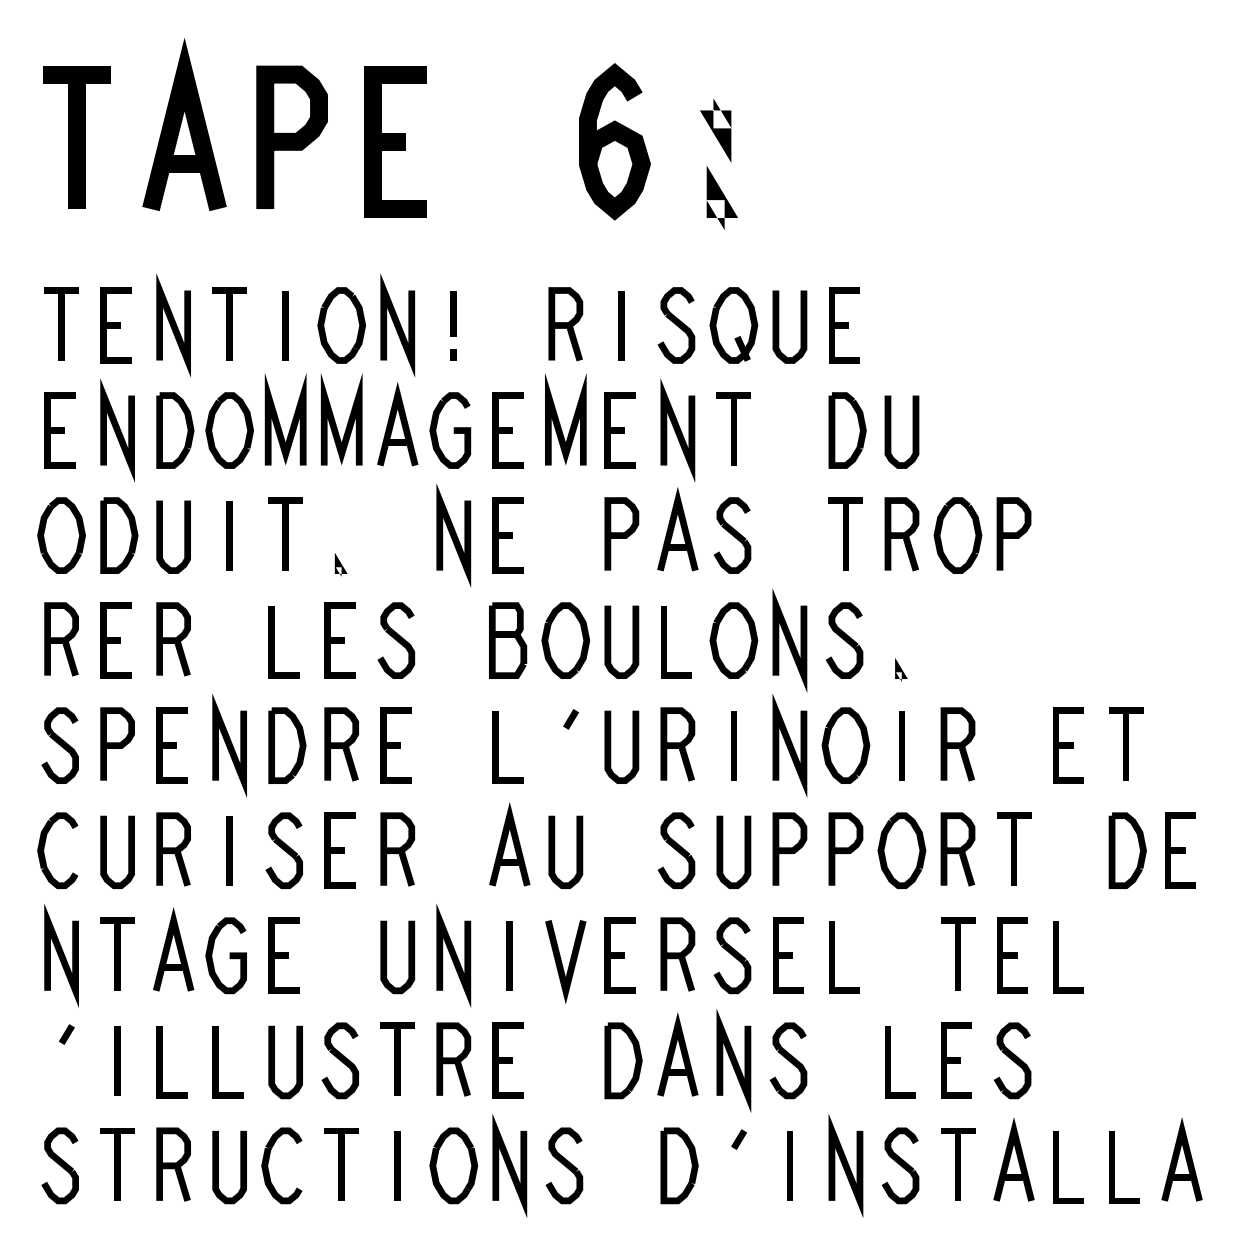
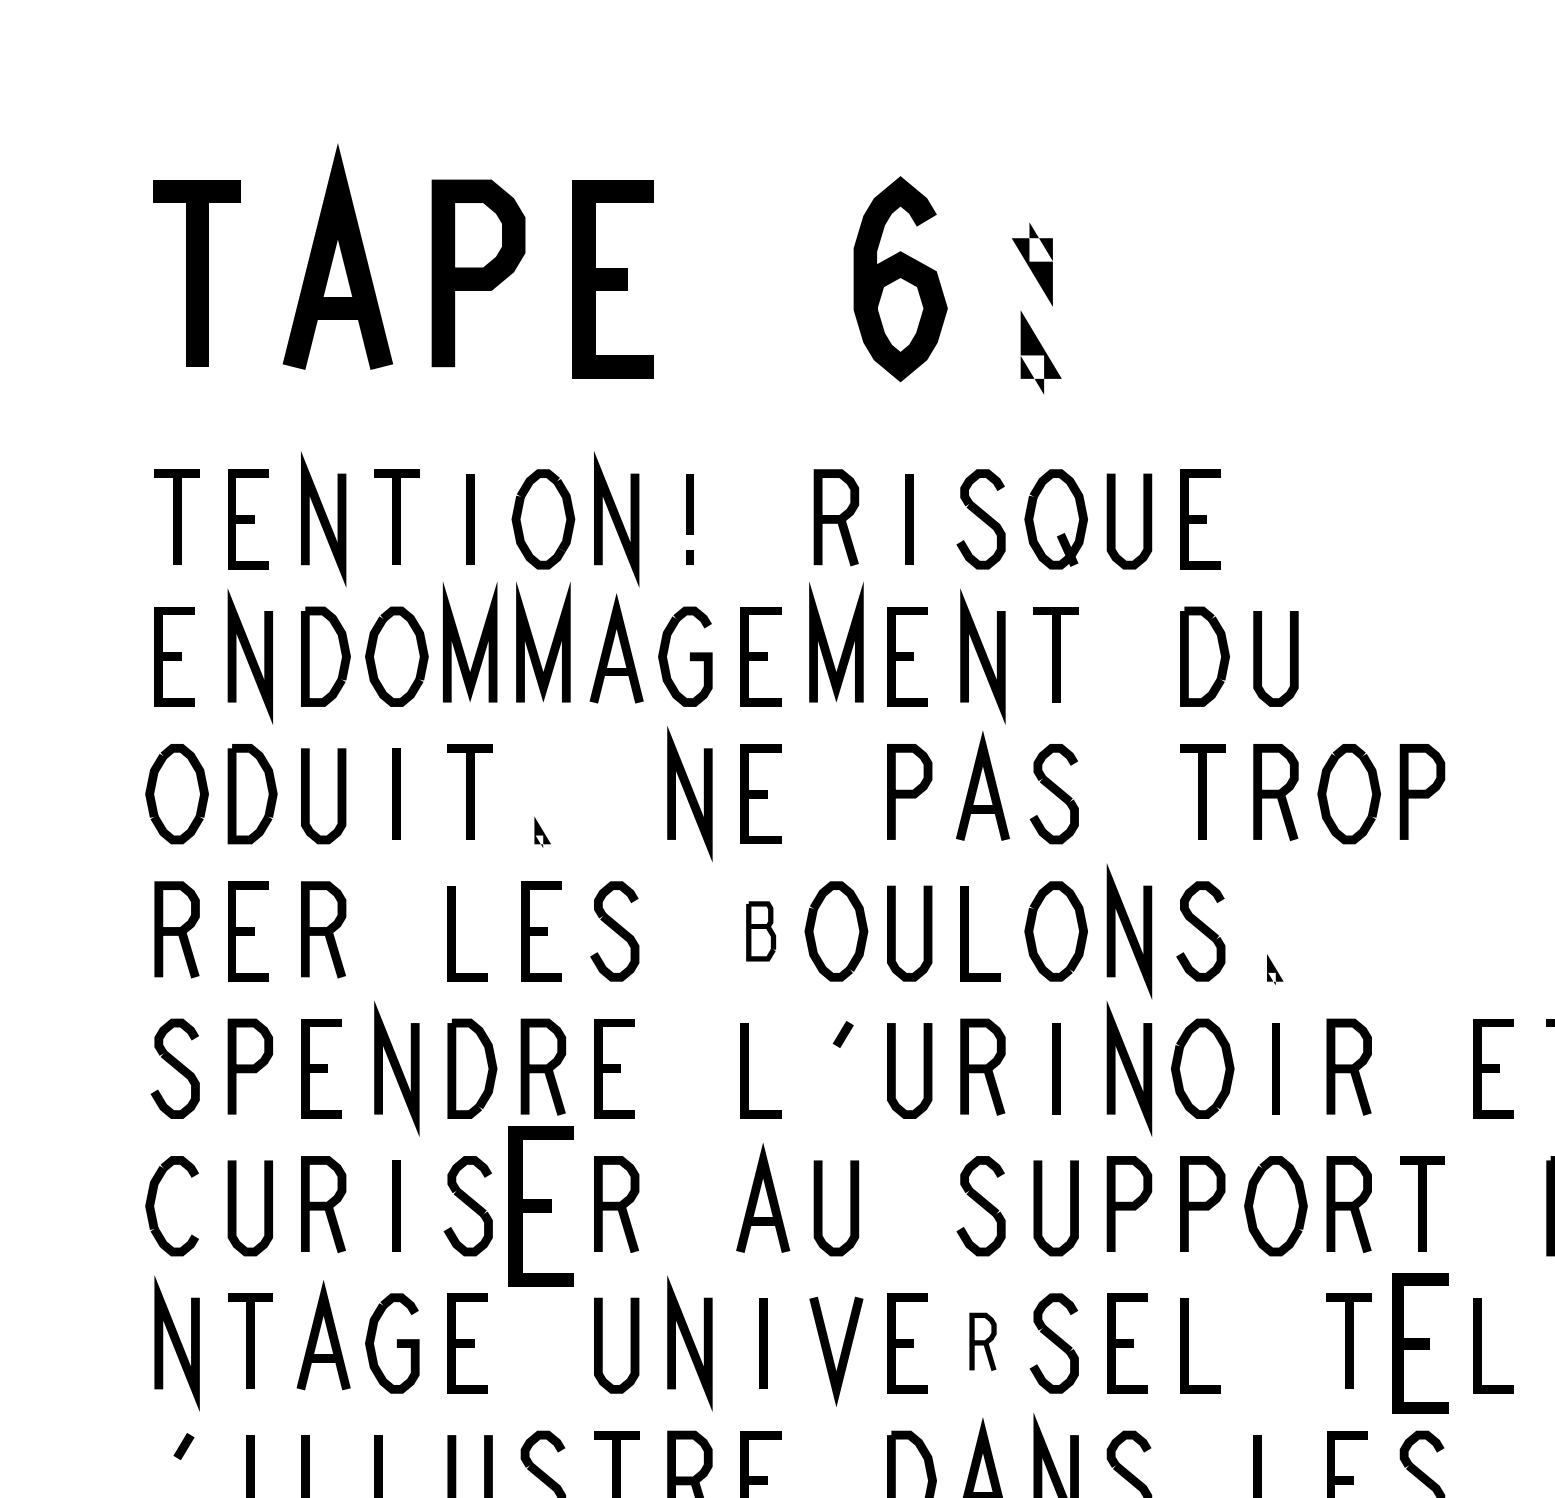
part: (508, 640) -> (761, 931), size x0.6
part: (339, 850) -> (540, 1205), size x1.6
part: (677, 954) -> (982, 1341), size x0.6
part: (1012, 955) -> (1420, 1343), size x1.4

